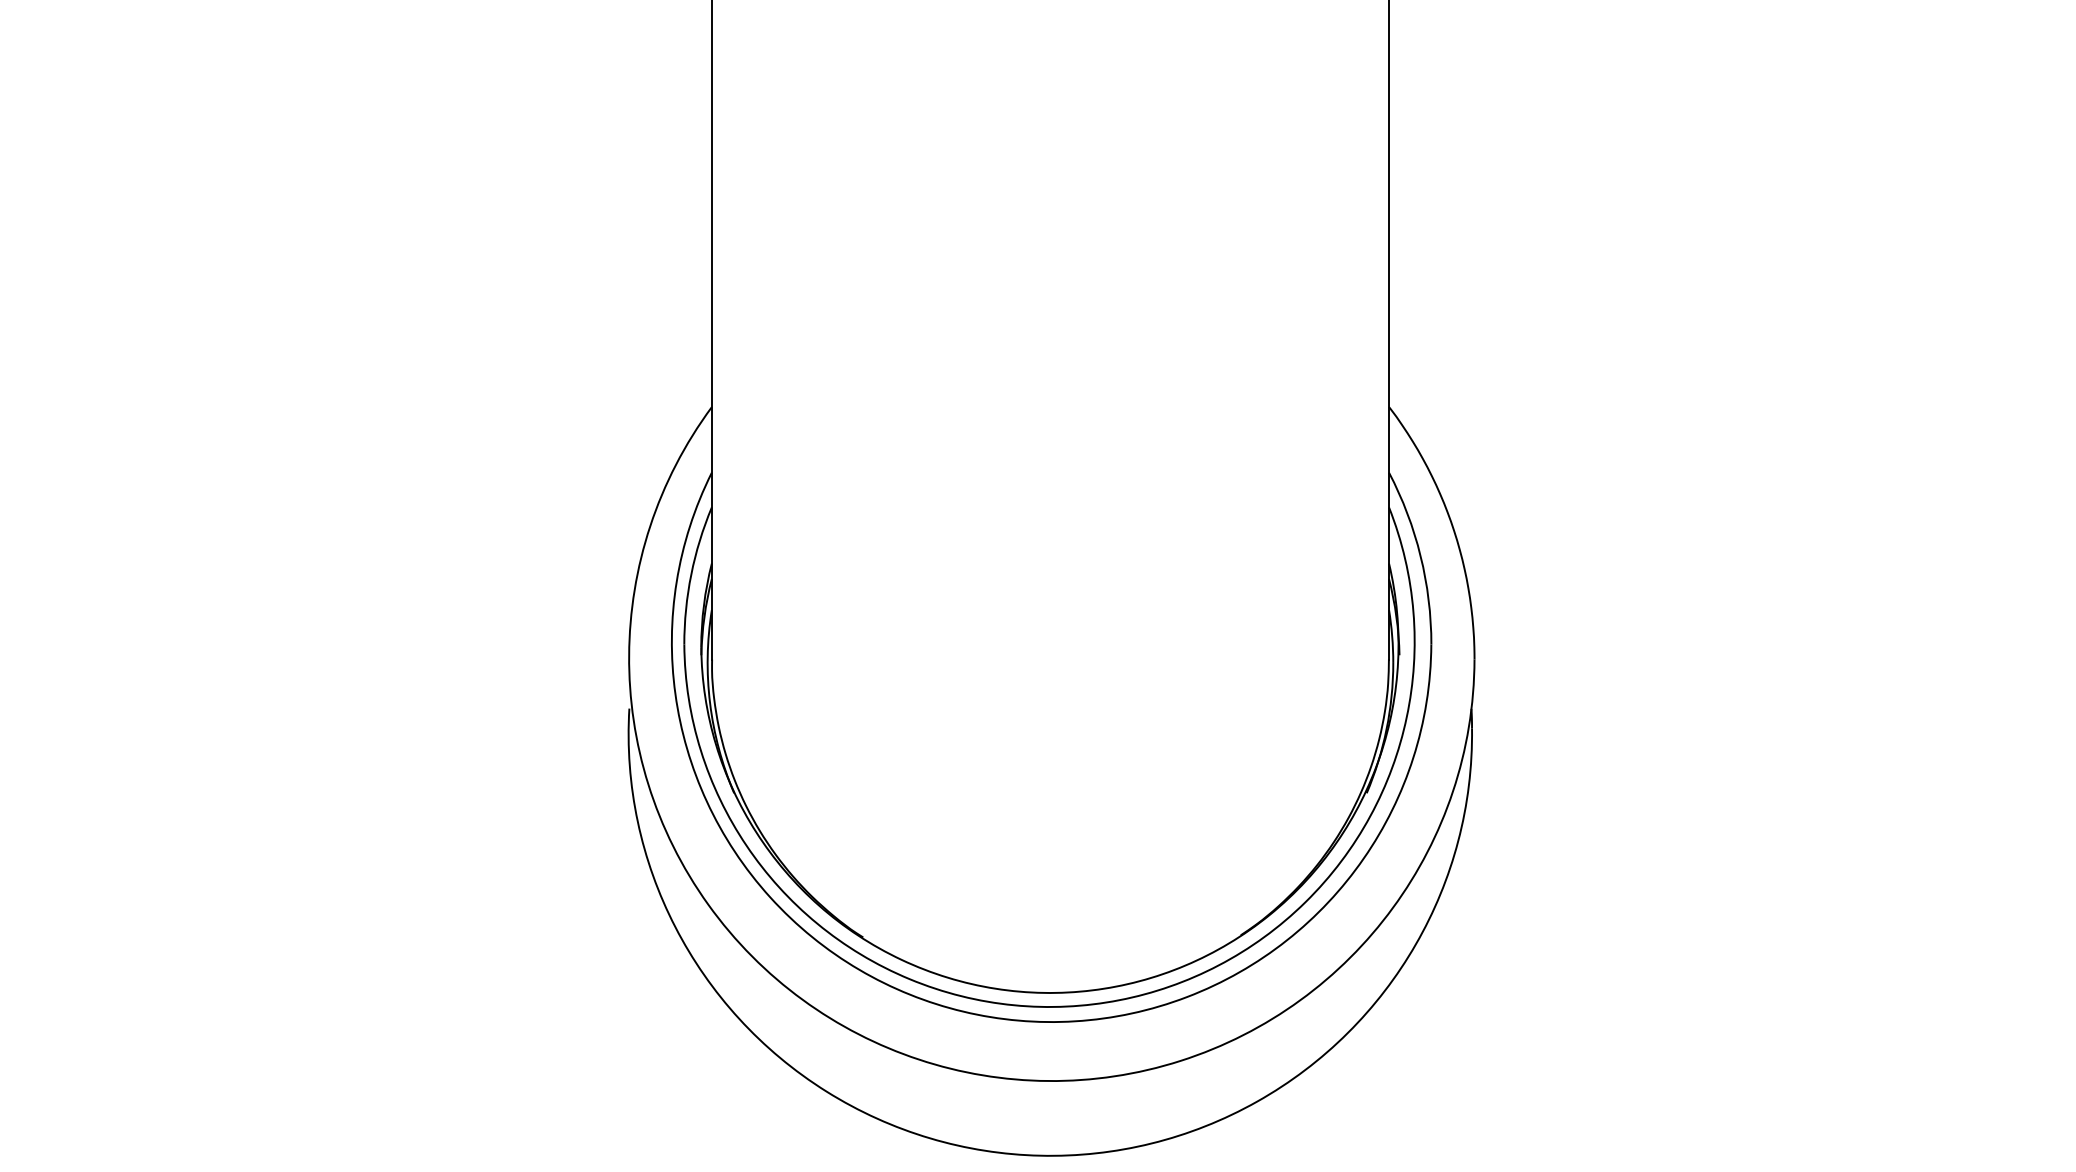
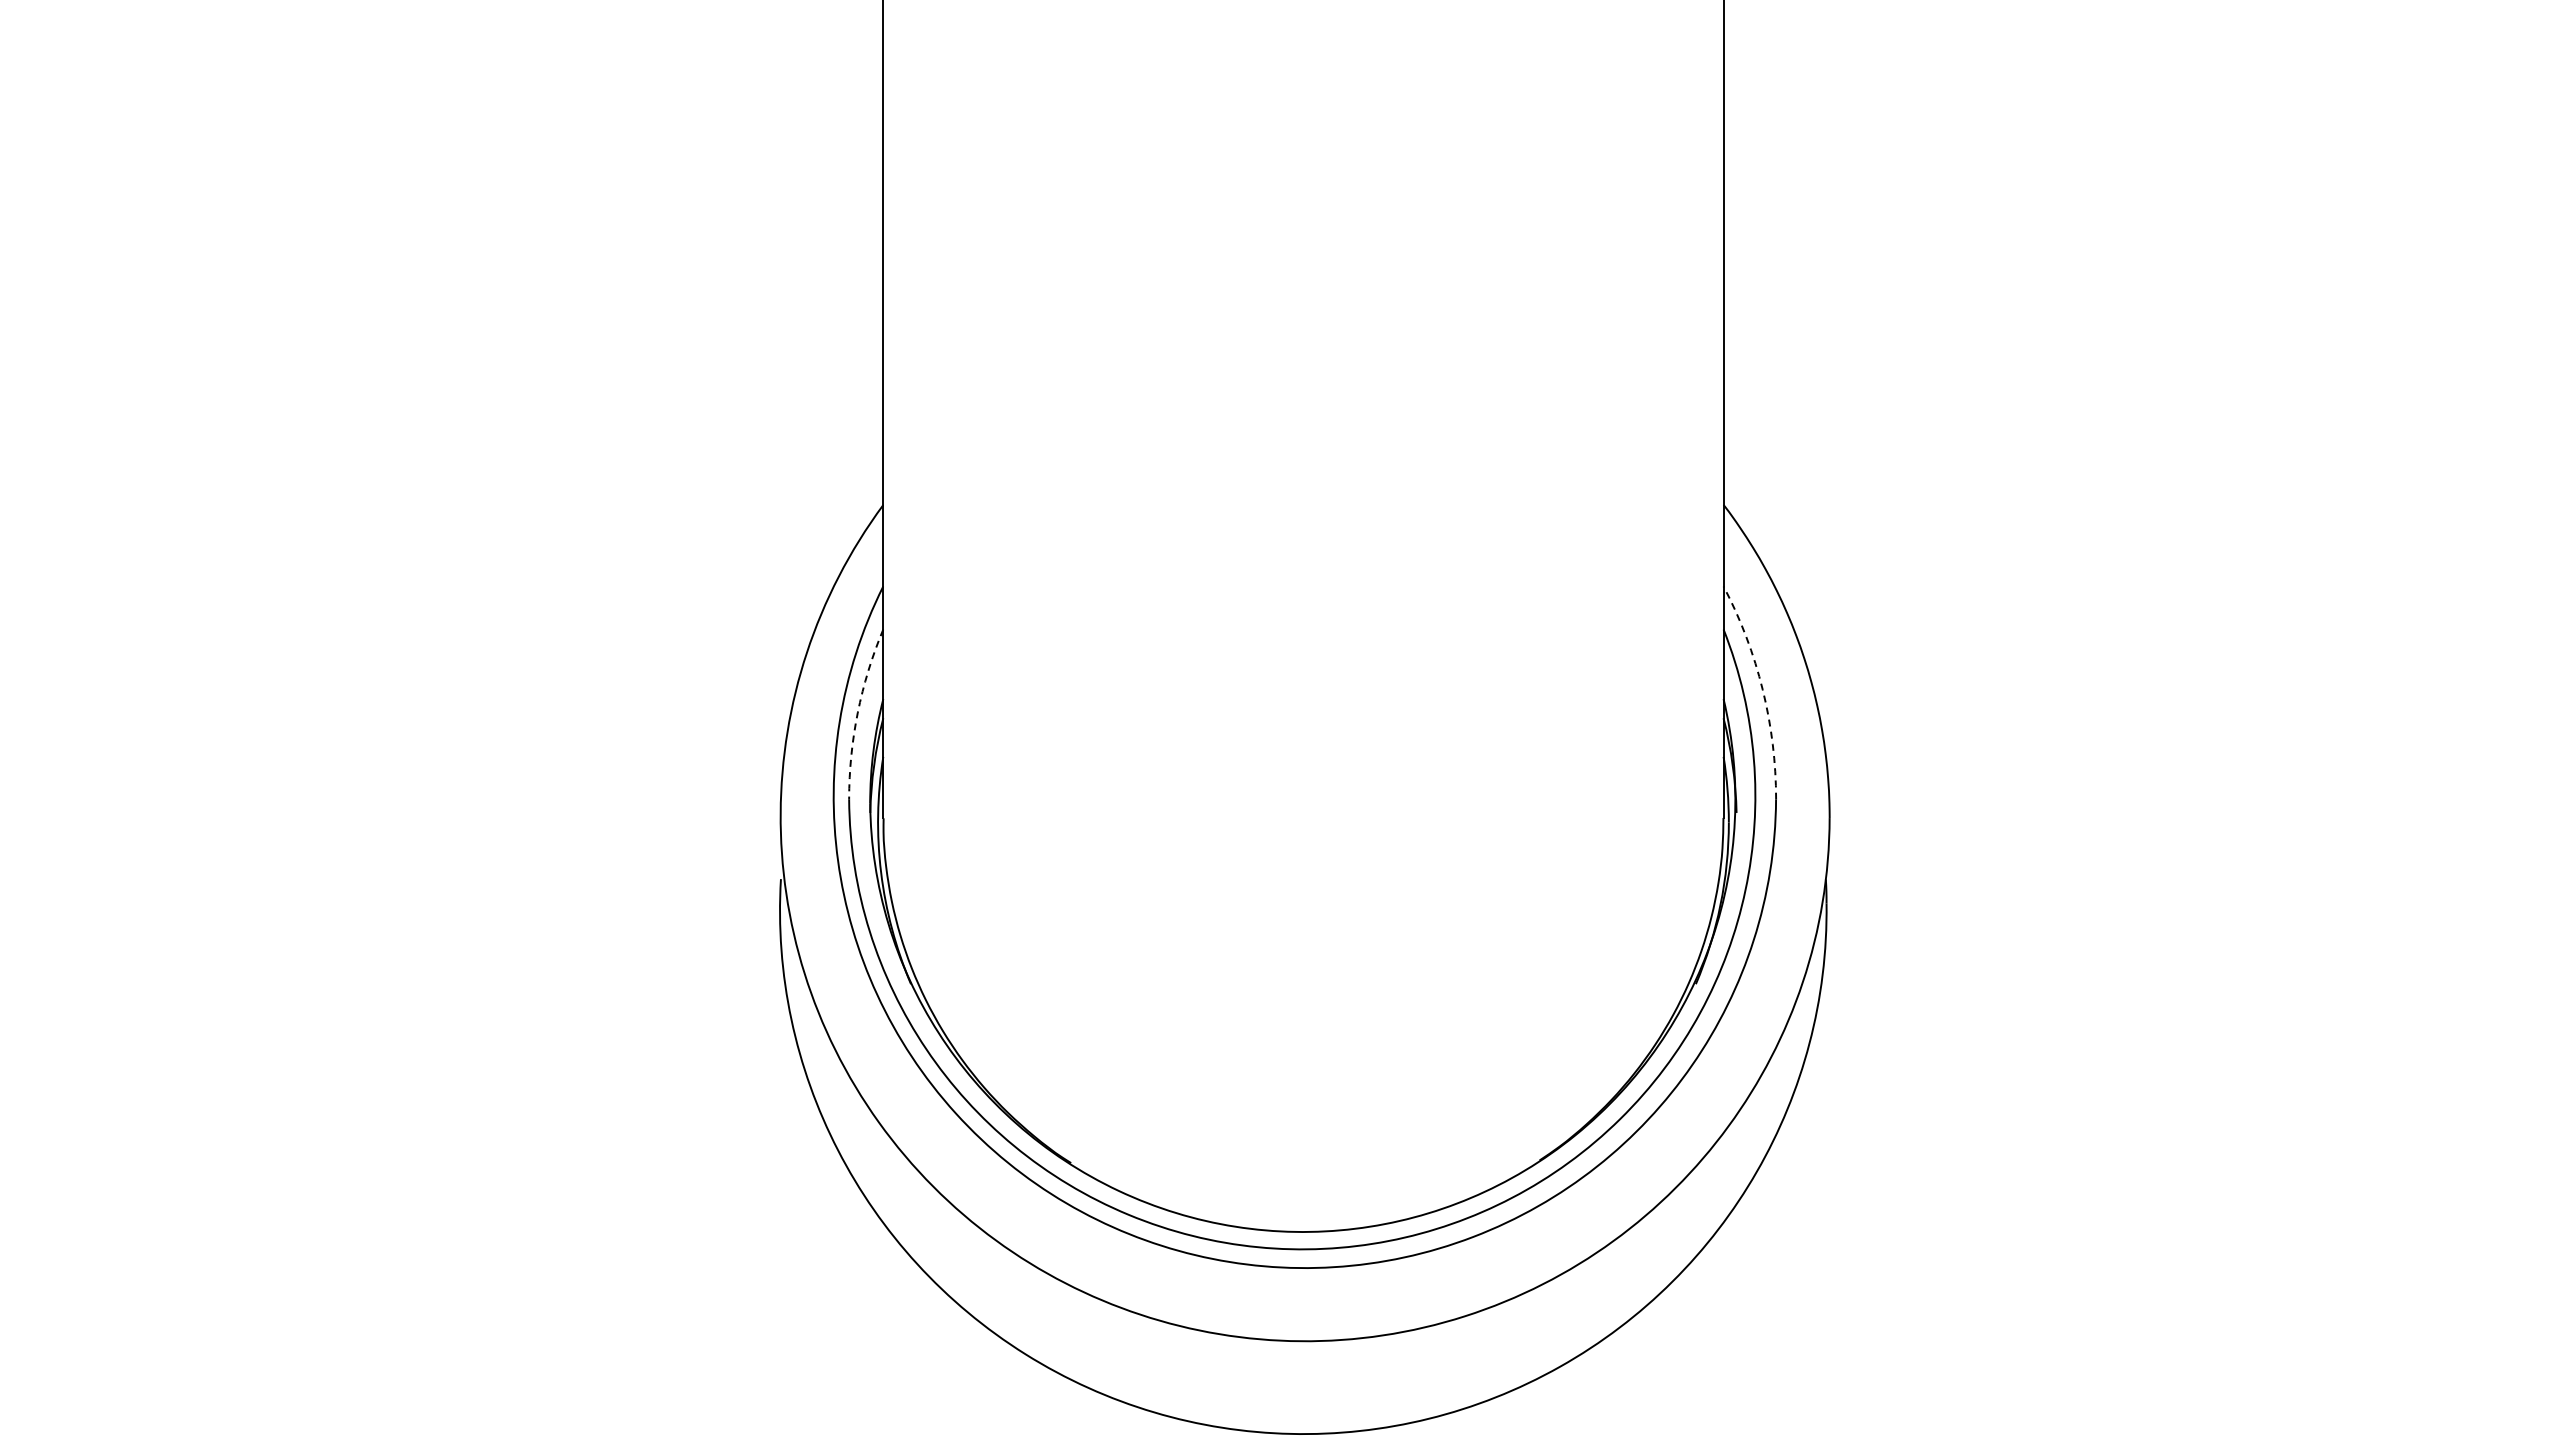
arc: (1420, 555) -> (1762, 689), solid -> dashed
arc: (691, 574) -> (857, 712), solid -> dashed

